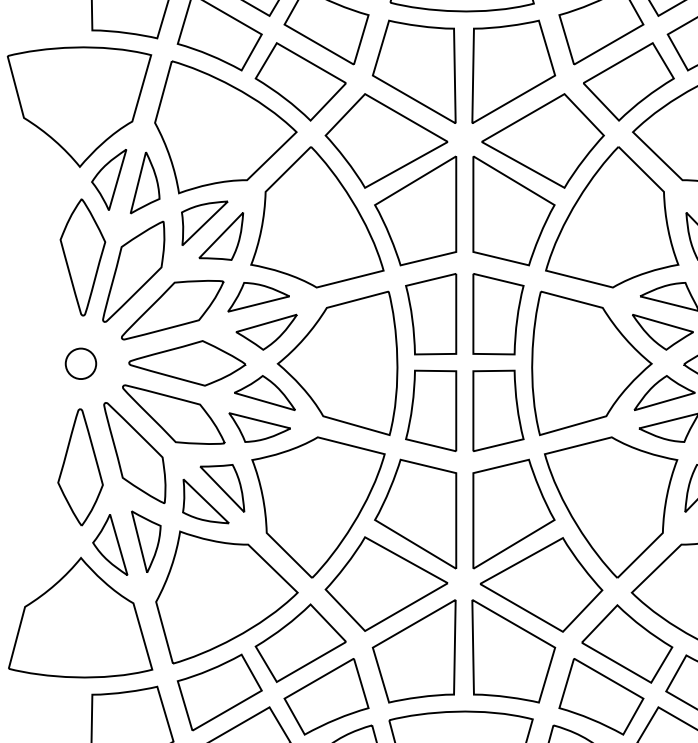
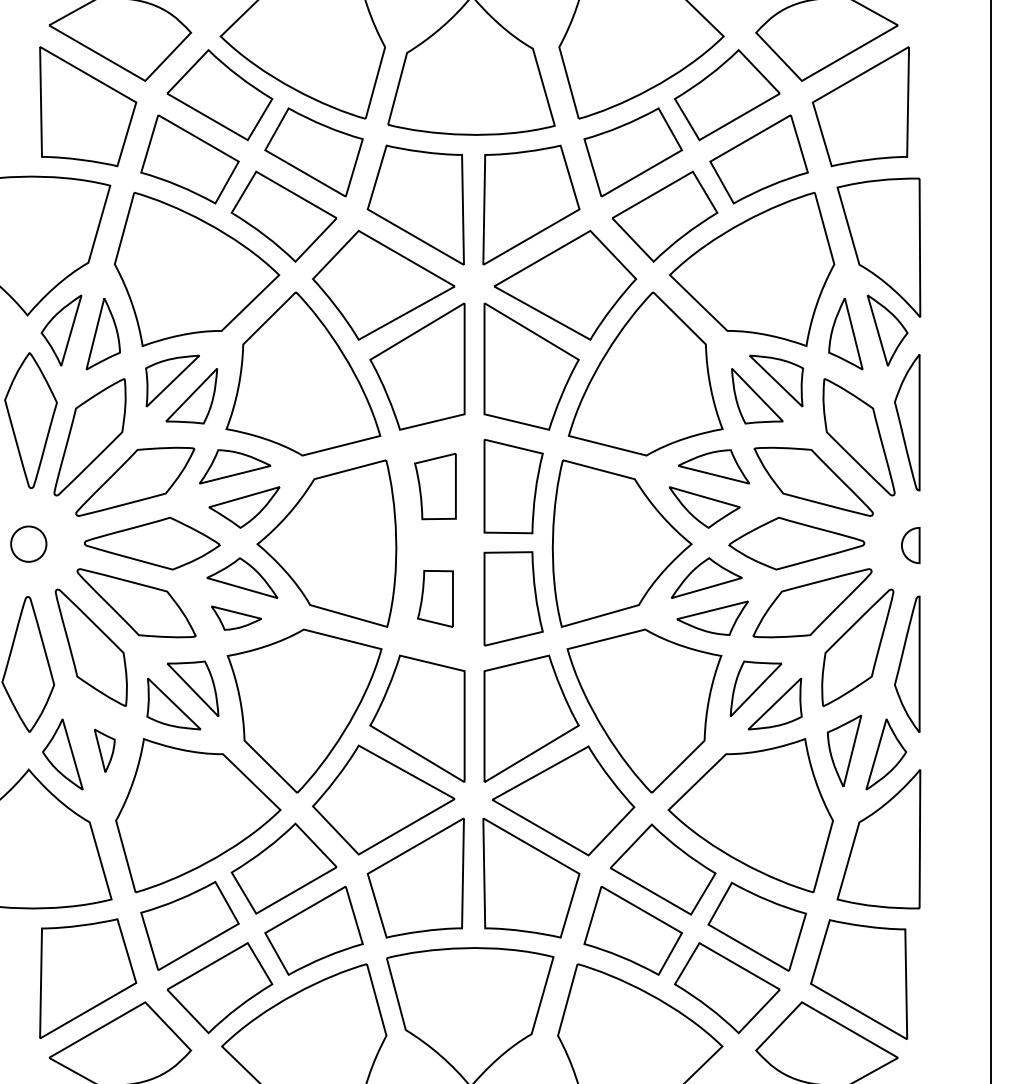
part: (431, 314) -> (435, 486), size x0.7
part: (431, 410) -> (435, 598), size x0.6
part: (259, 426) -> (236, 617), size x0.7
part: (146, 541) -> (104, 750), size x0.6

